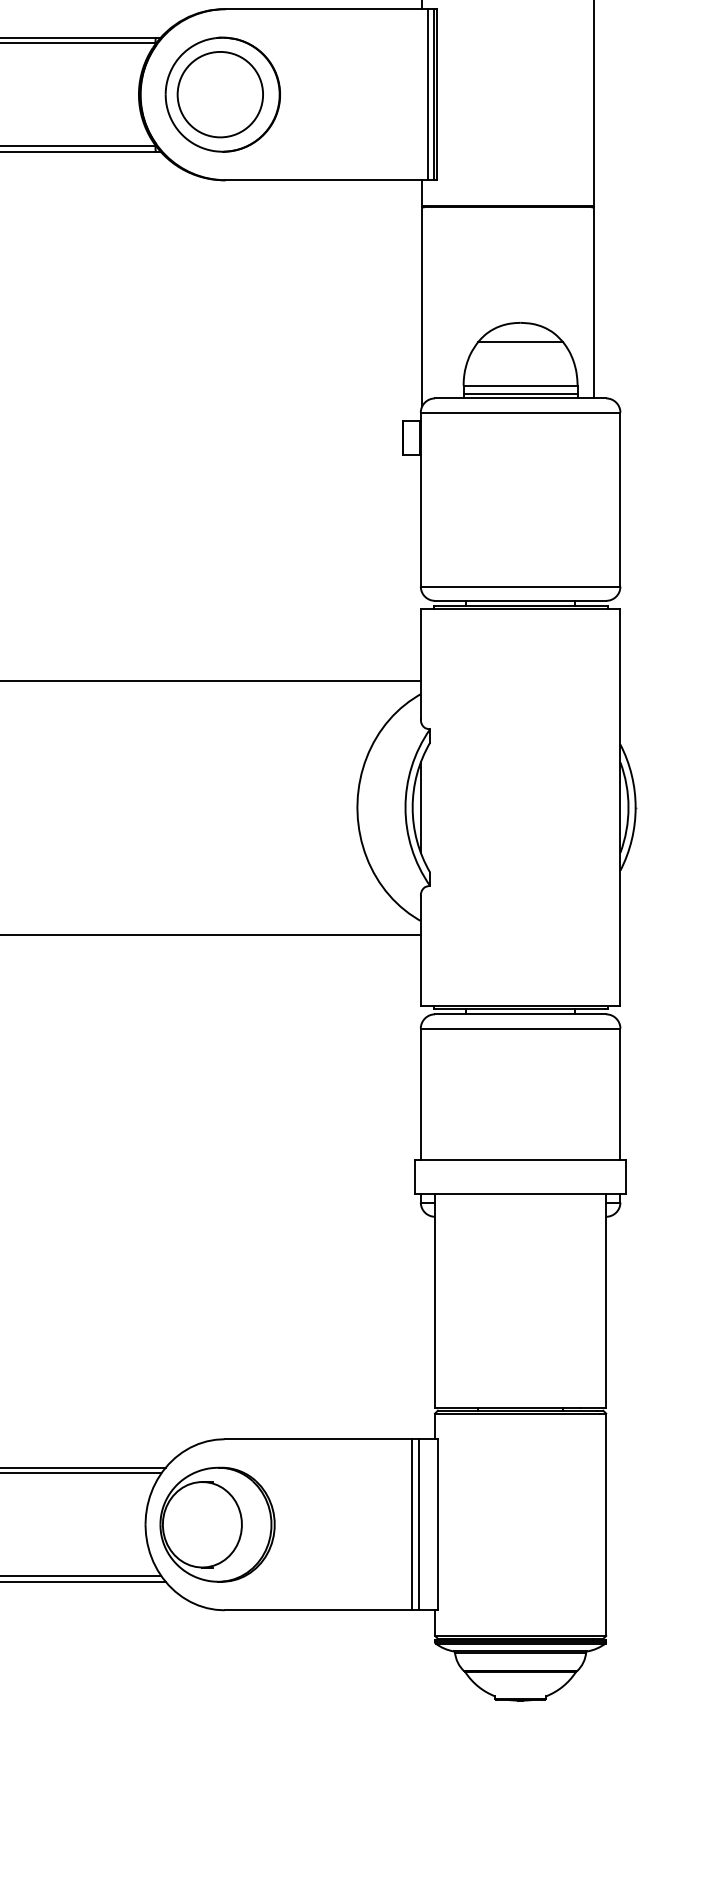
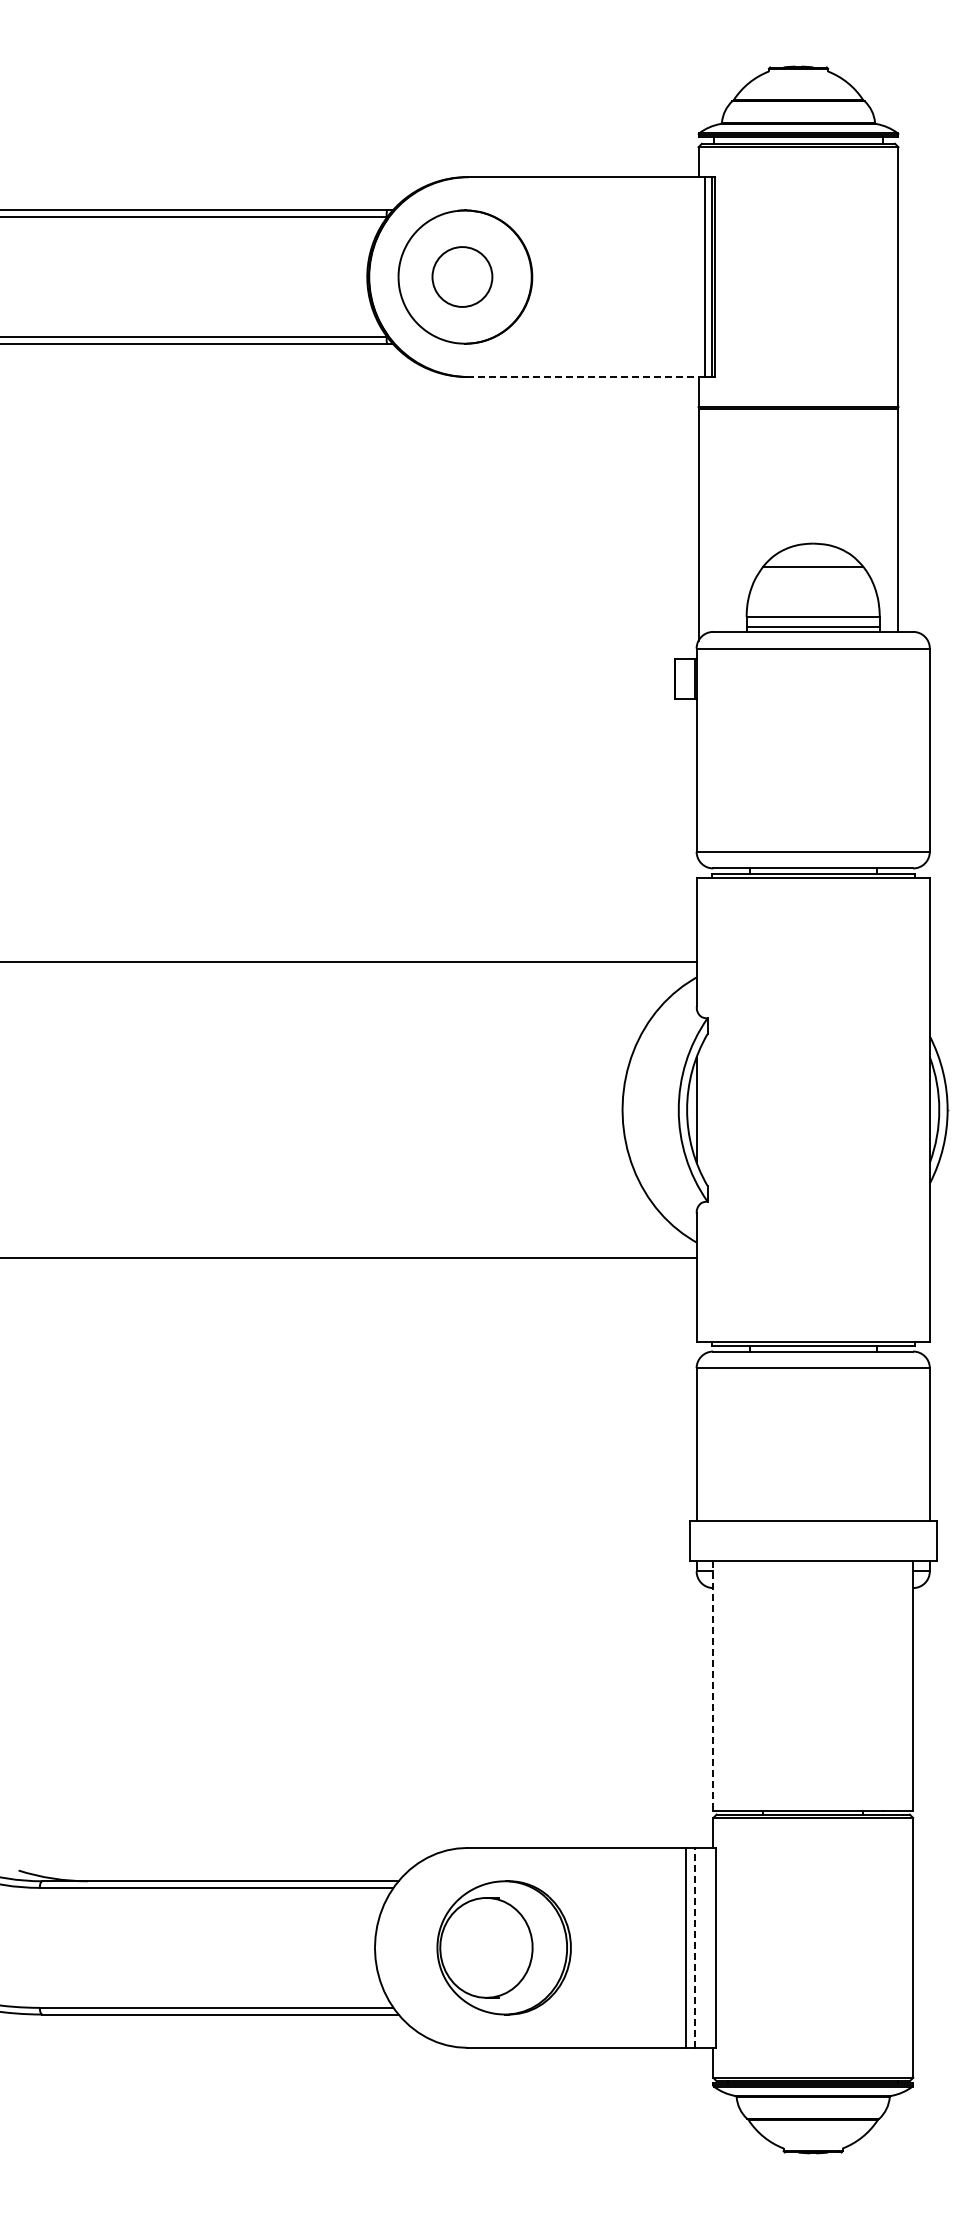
circle: (220, 94) -> (462, 276), size x0.6
line: (326, 180) -> (586, 377), solid -> dashed
line: (435, 1301) -> (713, 1686), solid -> dashed
part: (217, 1524) -> (503, 1947), moved
line: (418, 1524) -> (694, 1947), solid -> dashed

